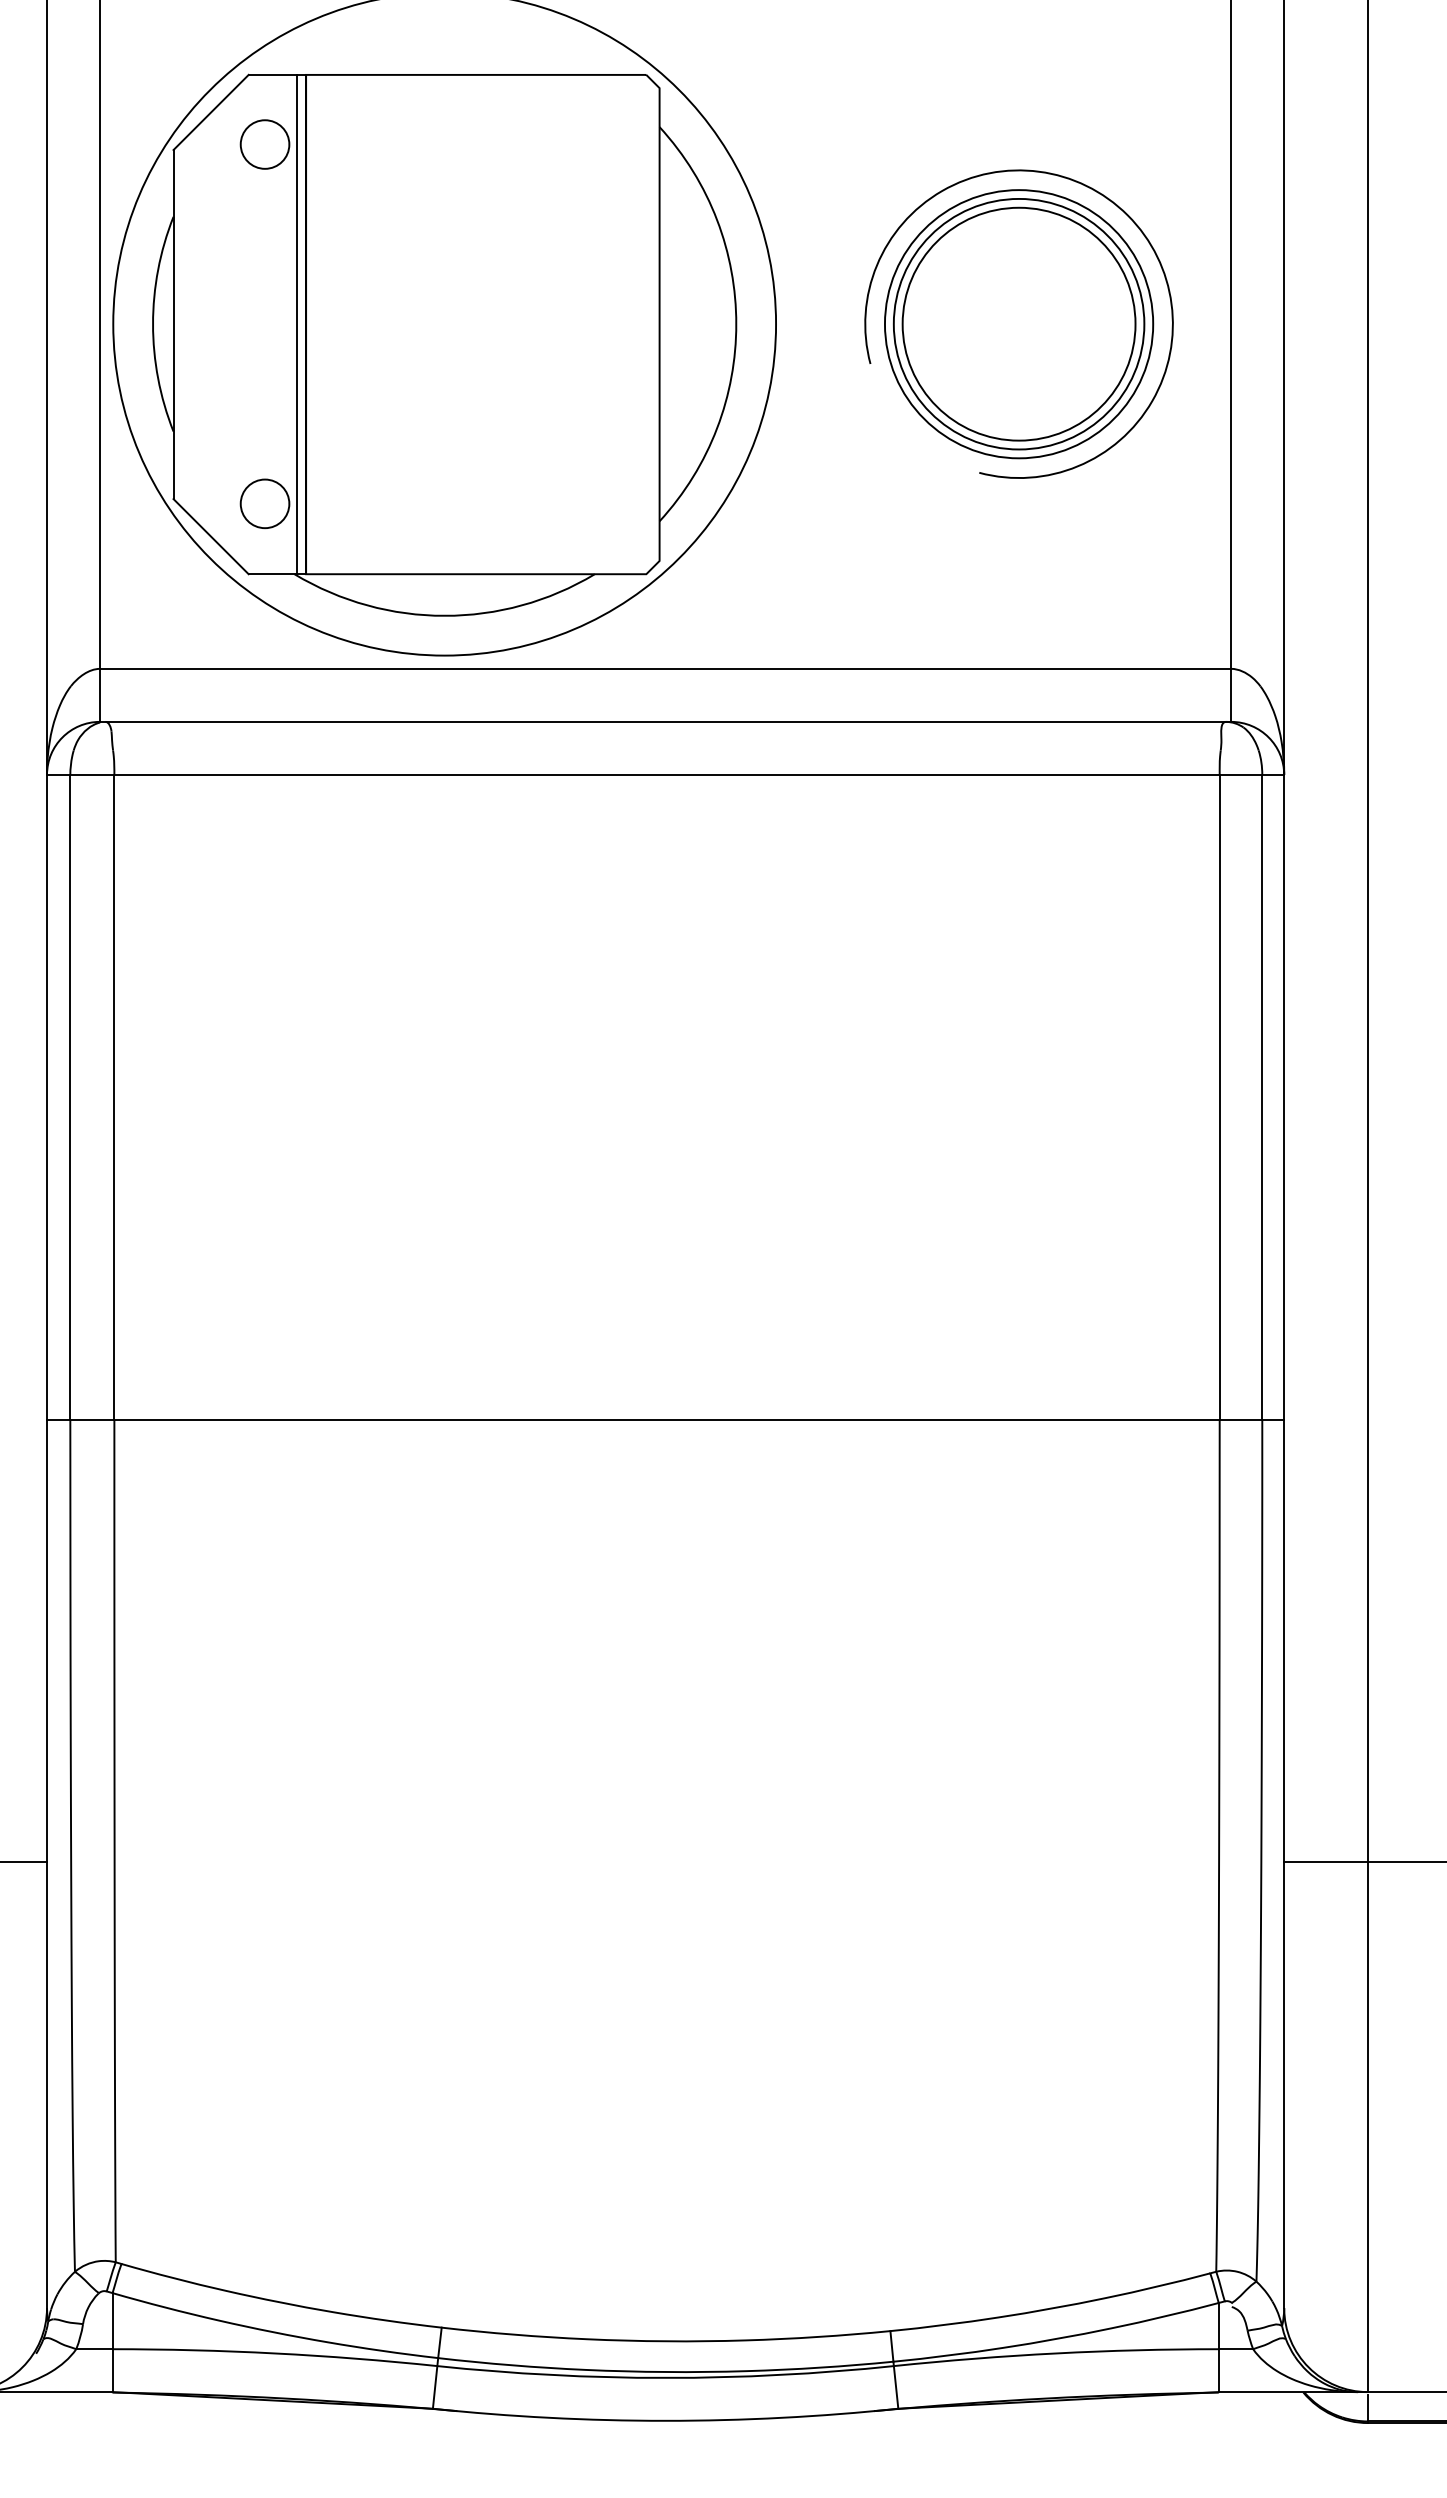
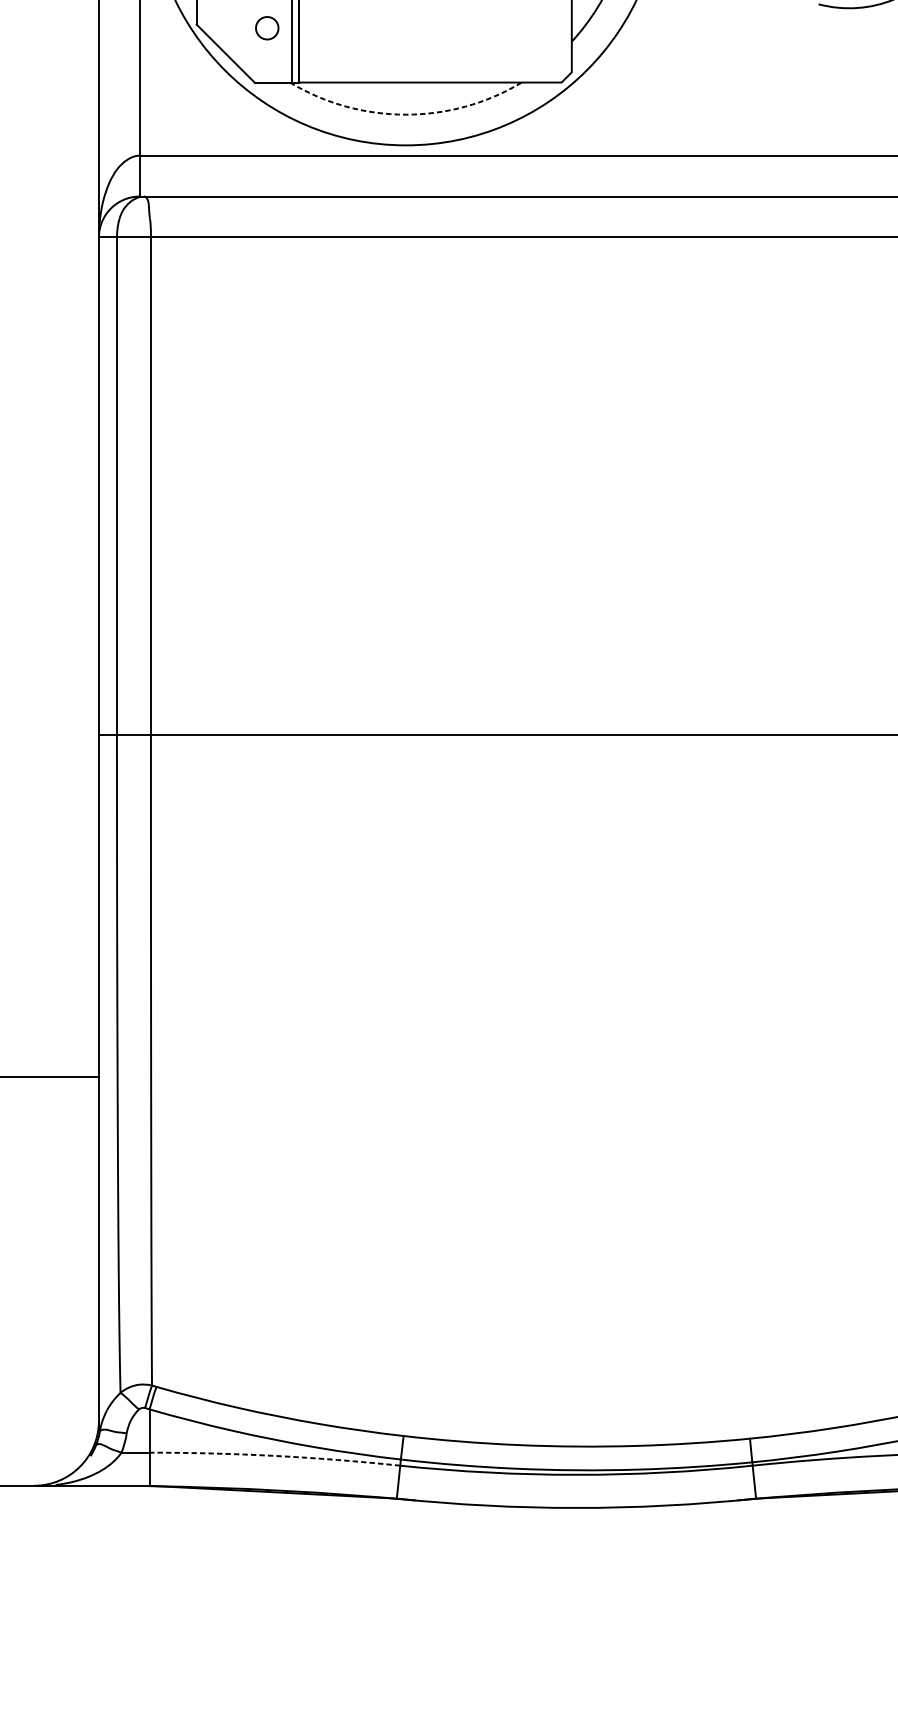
circle: (264, 503) -> (266, 27), size x0.6
arc: (444, 615) -> (405, 114), solid -> dashed
arc: (275, 2353) -> (275, 1455), solid -> dashed

